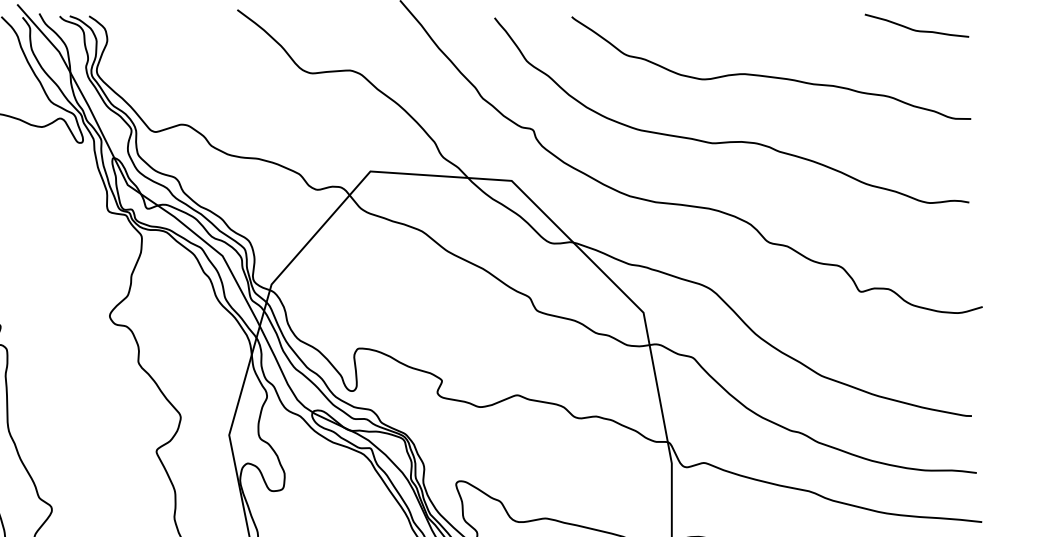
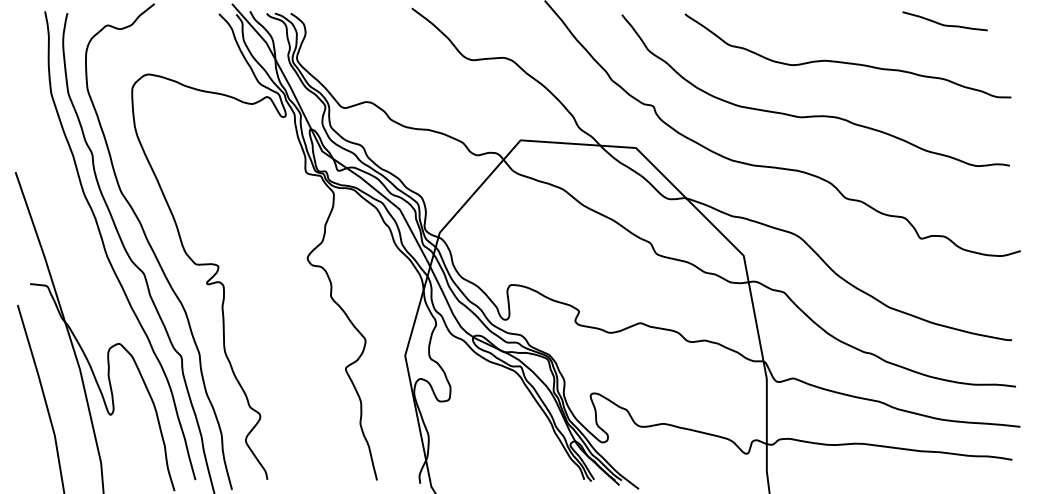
curve: (913, 28) -> (942, 23), moved

